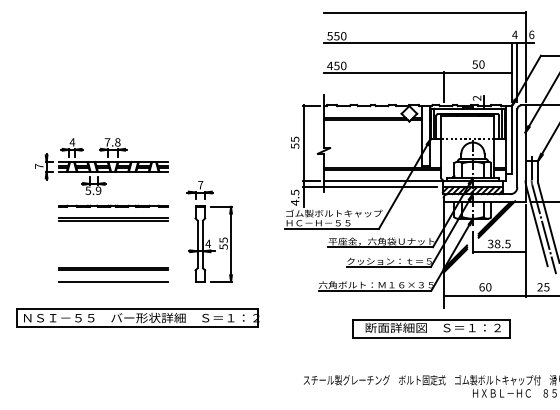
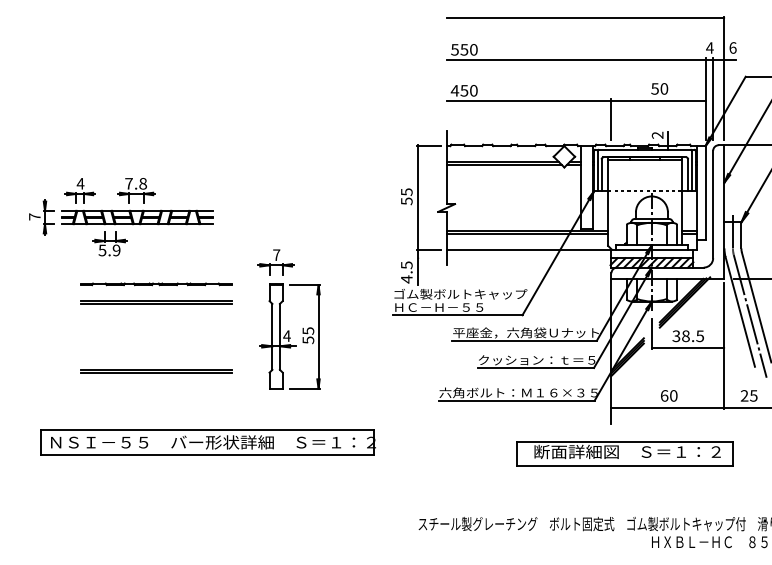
part: (101, 166) -> (120, 217), moved
line: (369, 187) -> (509, 258), removed
line: (113, 282) -> (156, 389), removed
part: (137, 317) -> (207, 441), moved
part: (431, 328) -> (625, 452), moved

